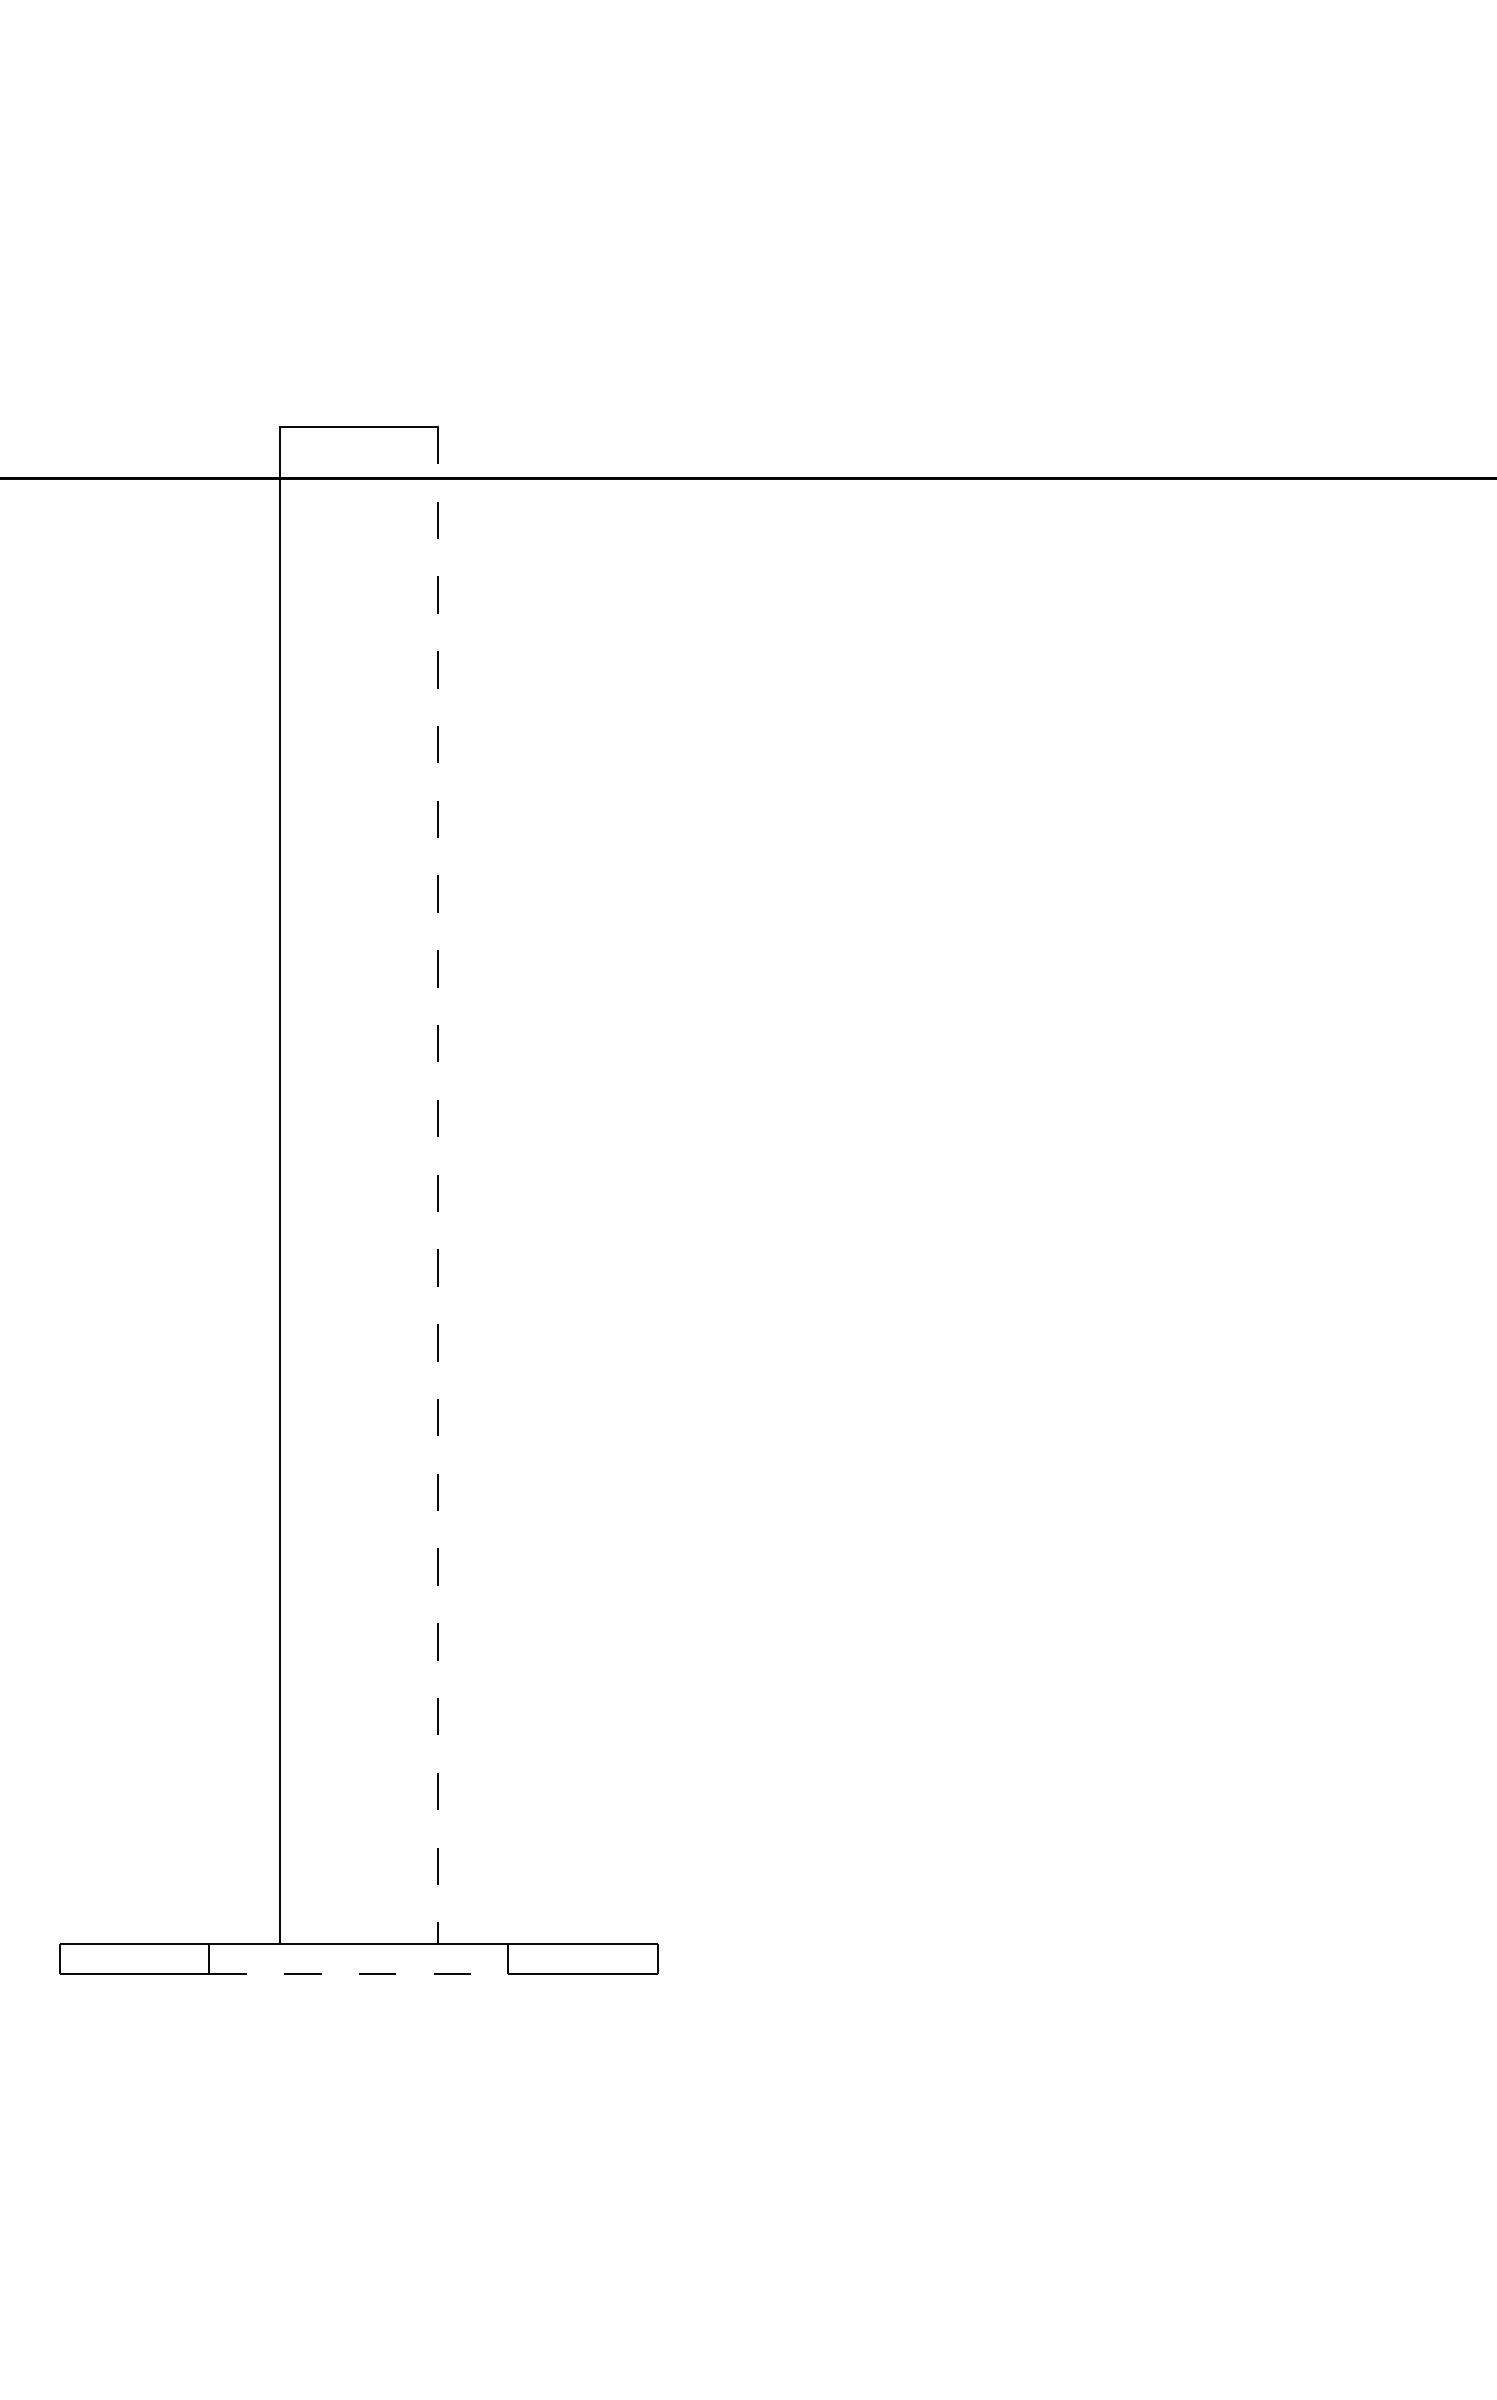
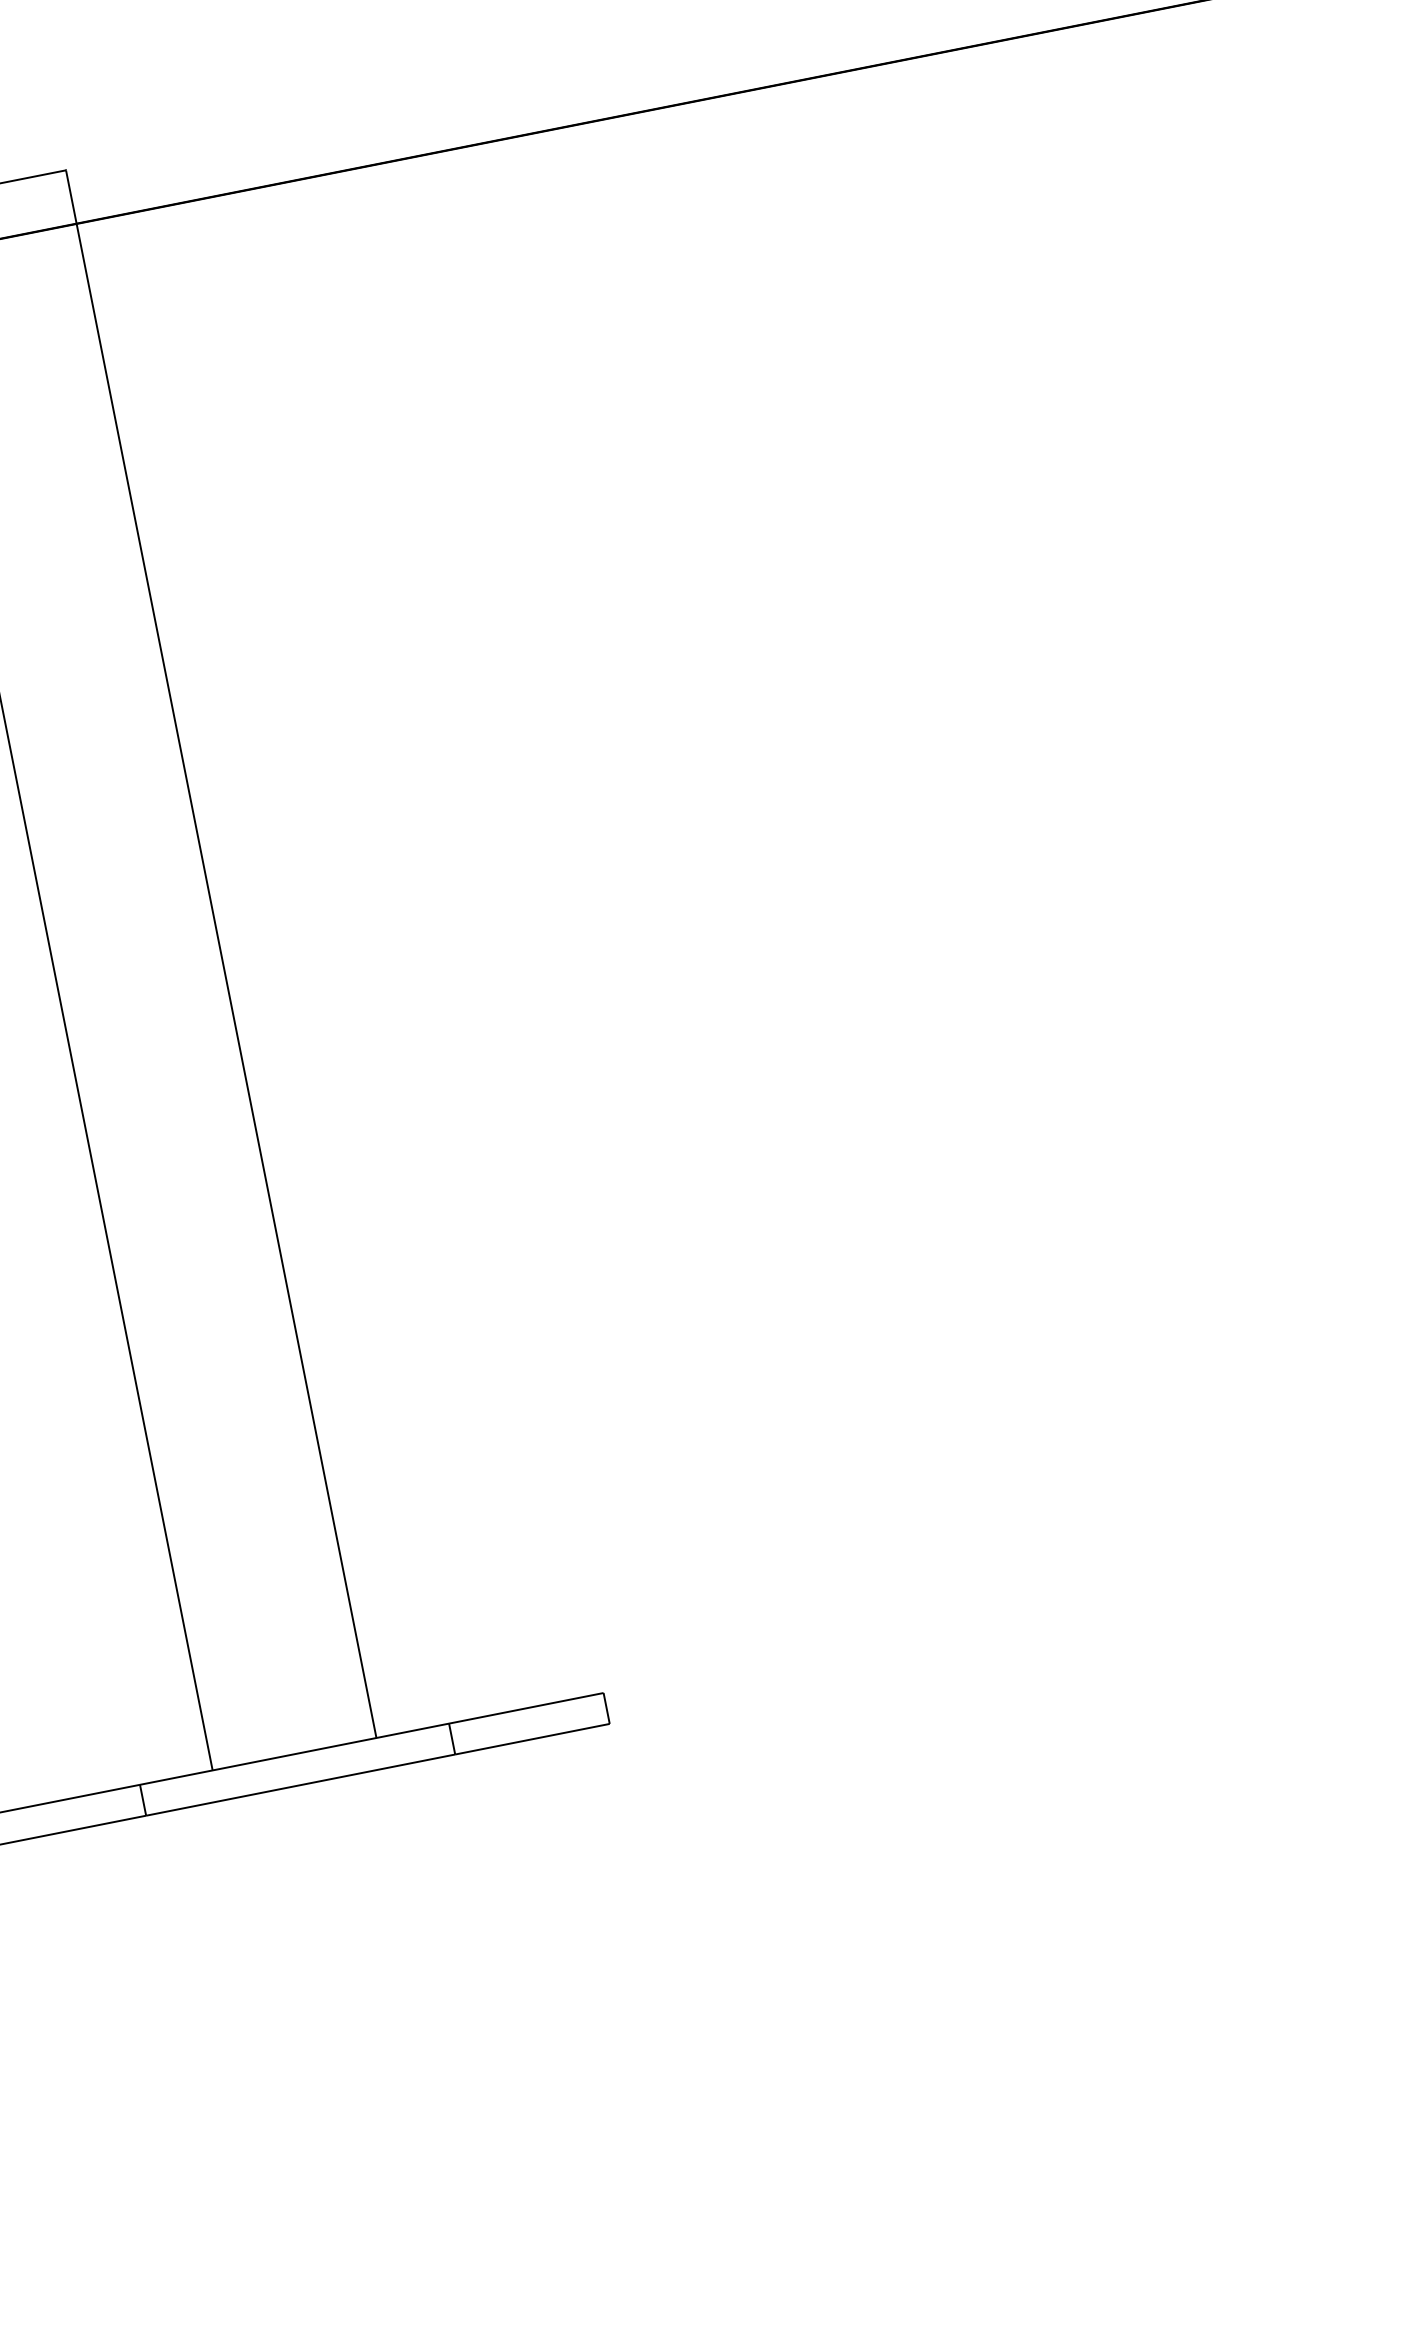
line: (438, 1185) -> (221, 954), dashed -> solid
line: (358, 1973) -> (300, 1784), dashed -> solid

